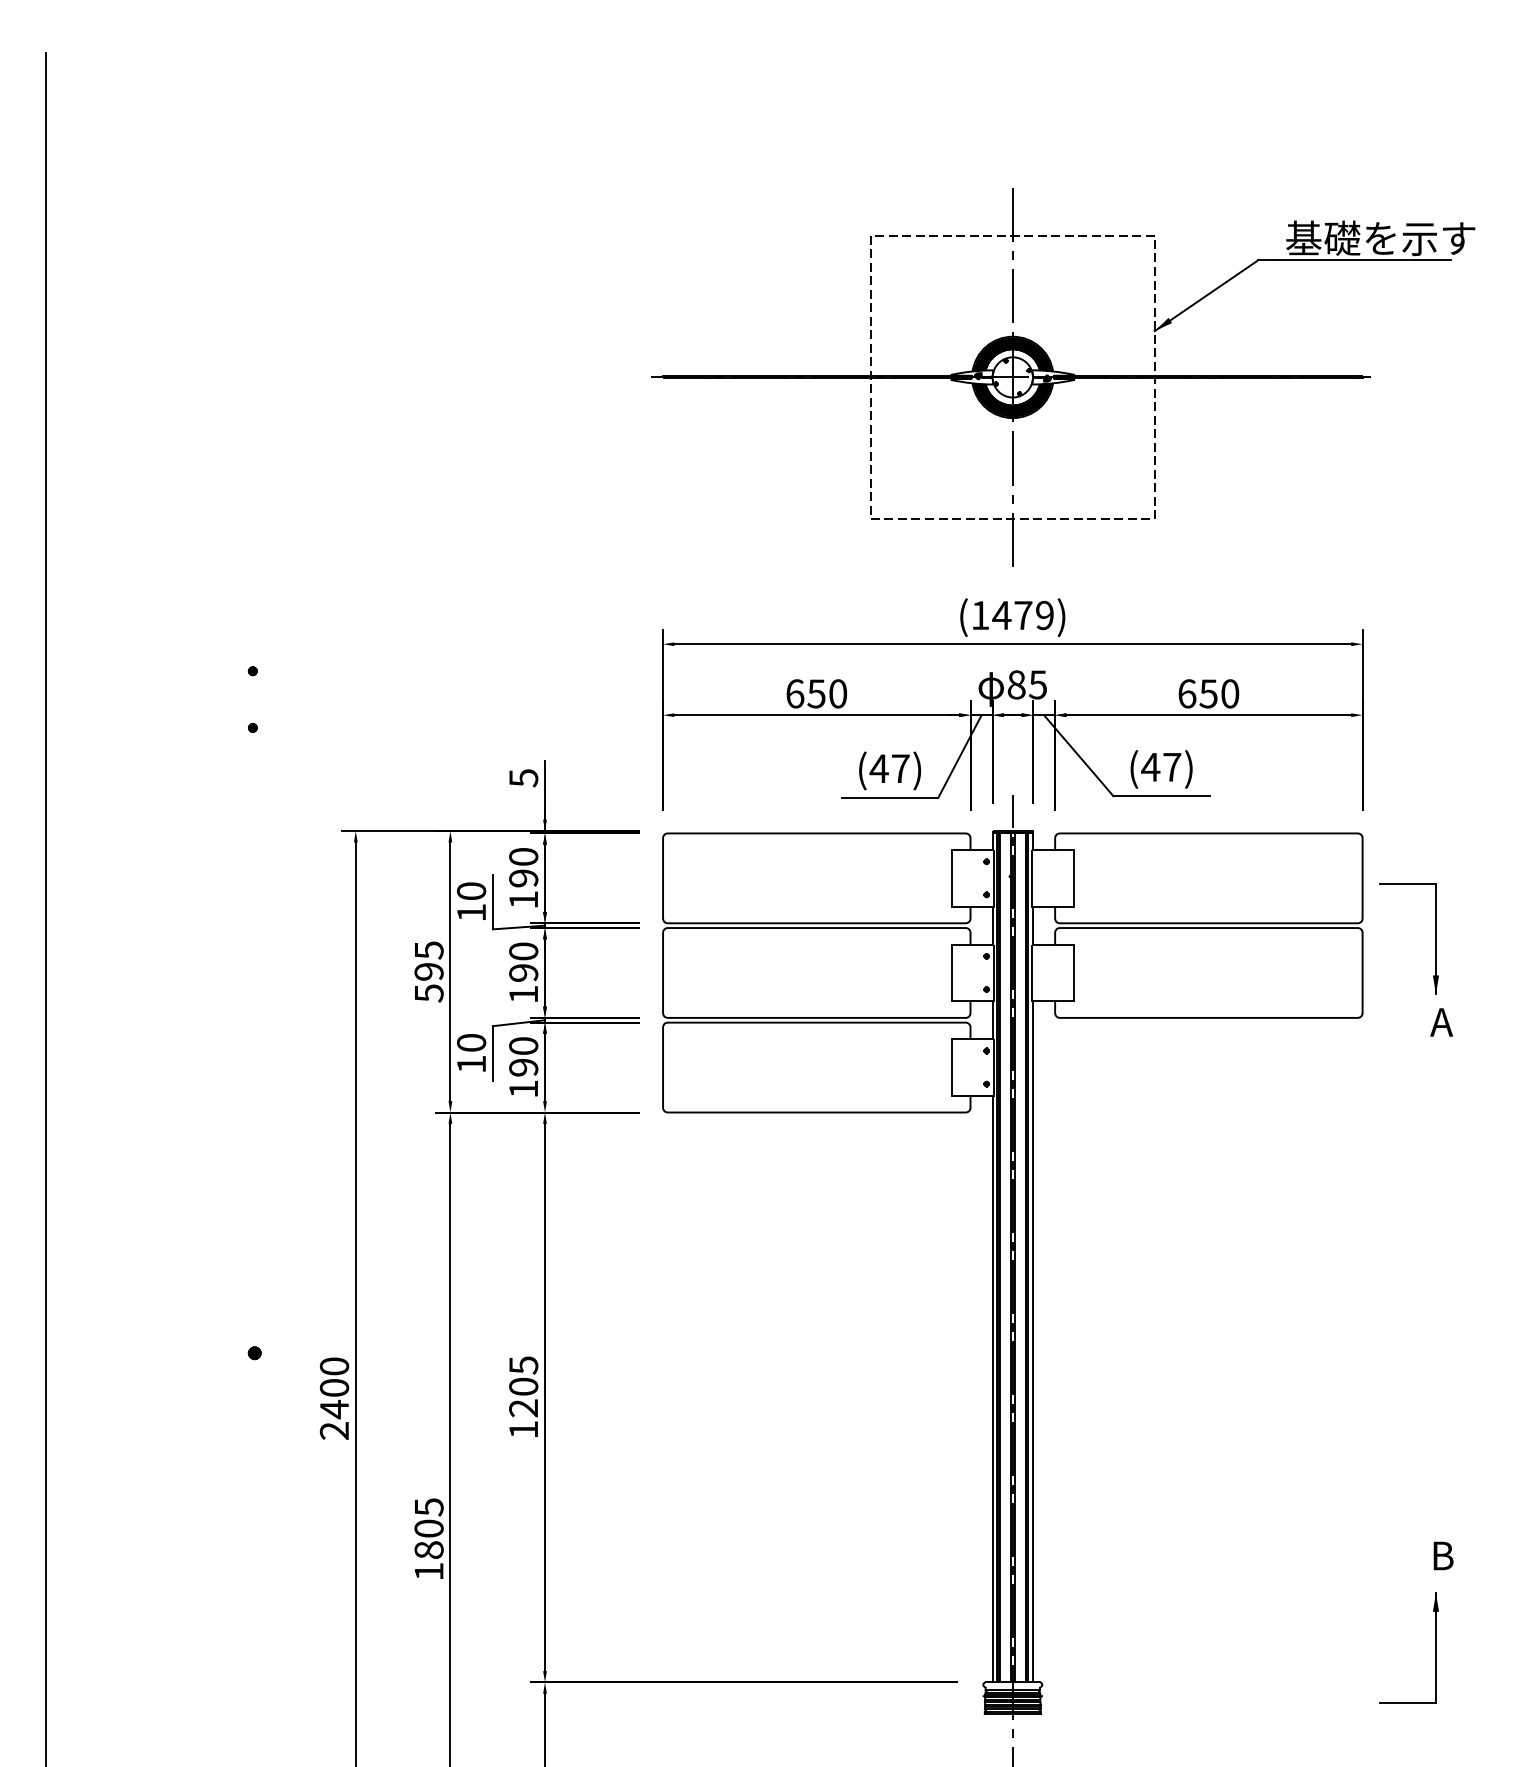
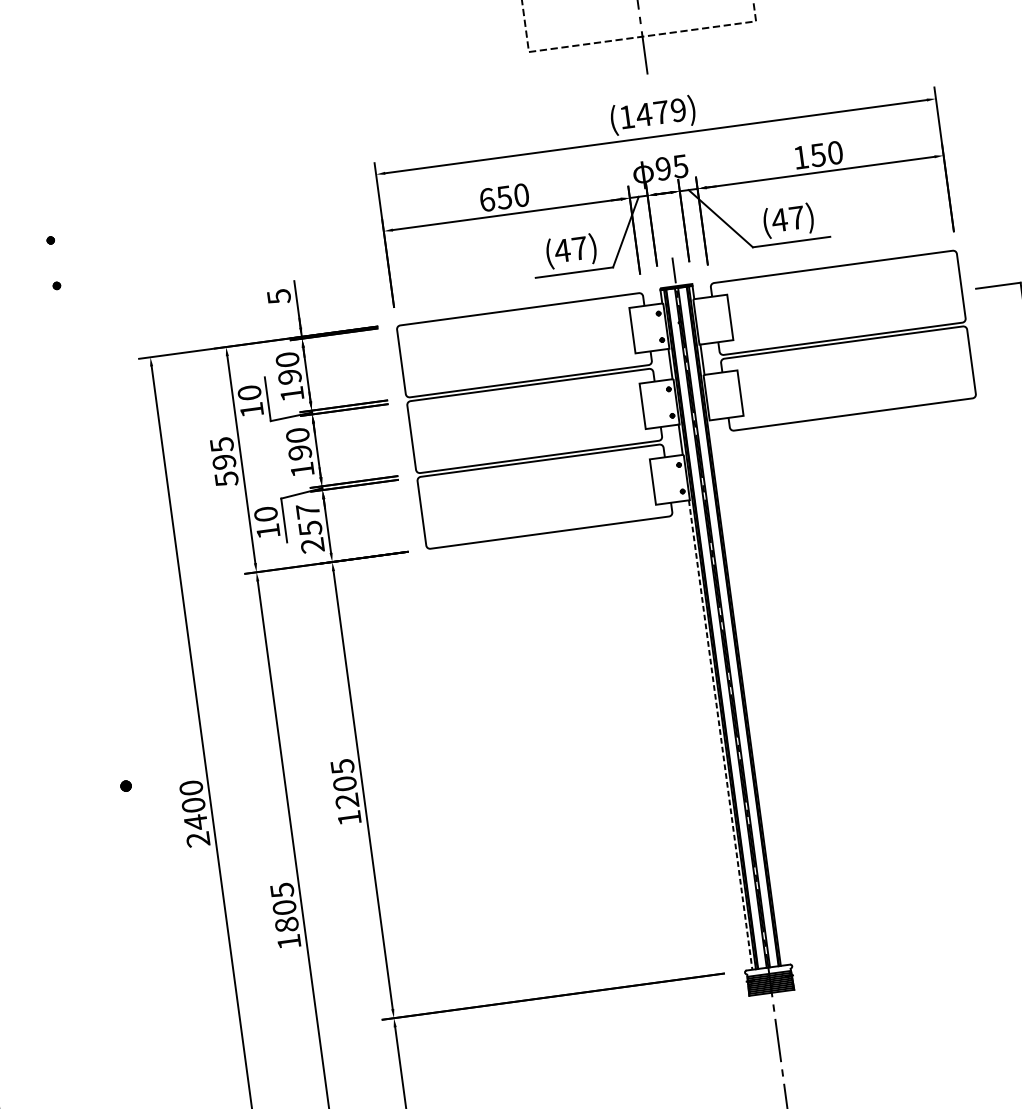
text: (1016, 684) -> (663, 168), 85 -> 95
text: (1187, 693) -> (801, 157), 650 -> 150
text: (523, 1067) -> (310, 528), 190 -> 257
line: (1032, 1341) -> (747, 692), removed
line: (992, 1389) -> (720, 735), solid -> dashed

